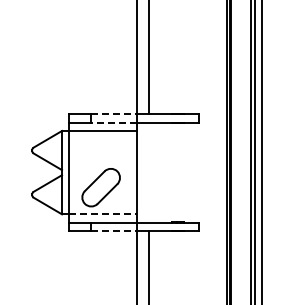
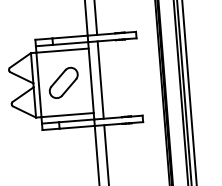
line: (113, 114) -> (69, 37), dashed -> solid
line: (113, 122) -> (70, 43), dashed -> solid
line: (148, 172) -> (100, 79), added
part: (100, 187) -> (63, 82), moved
line: (102, 214) -> (67, 115), dashed -> solid
line: (113, 231) -> (76, 127), dashed -> solid

